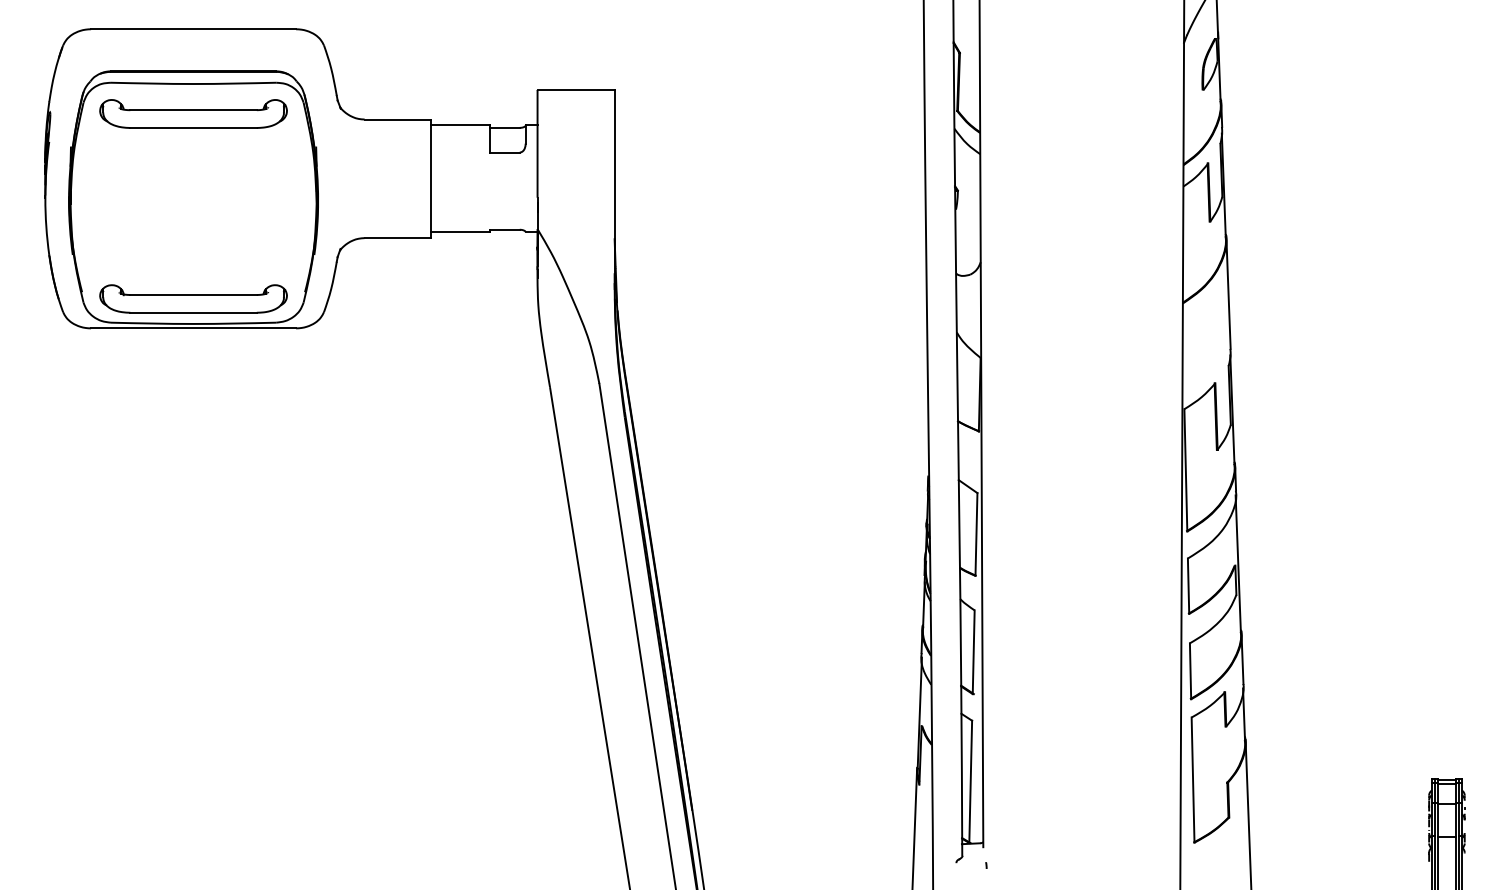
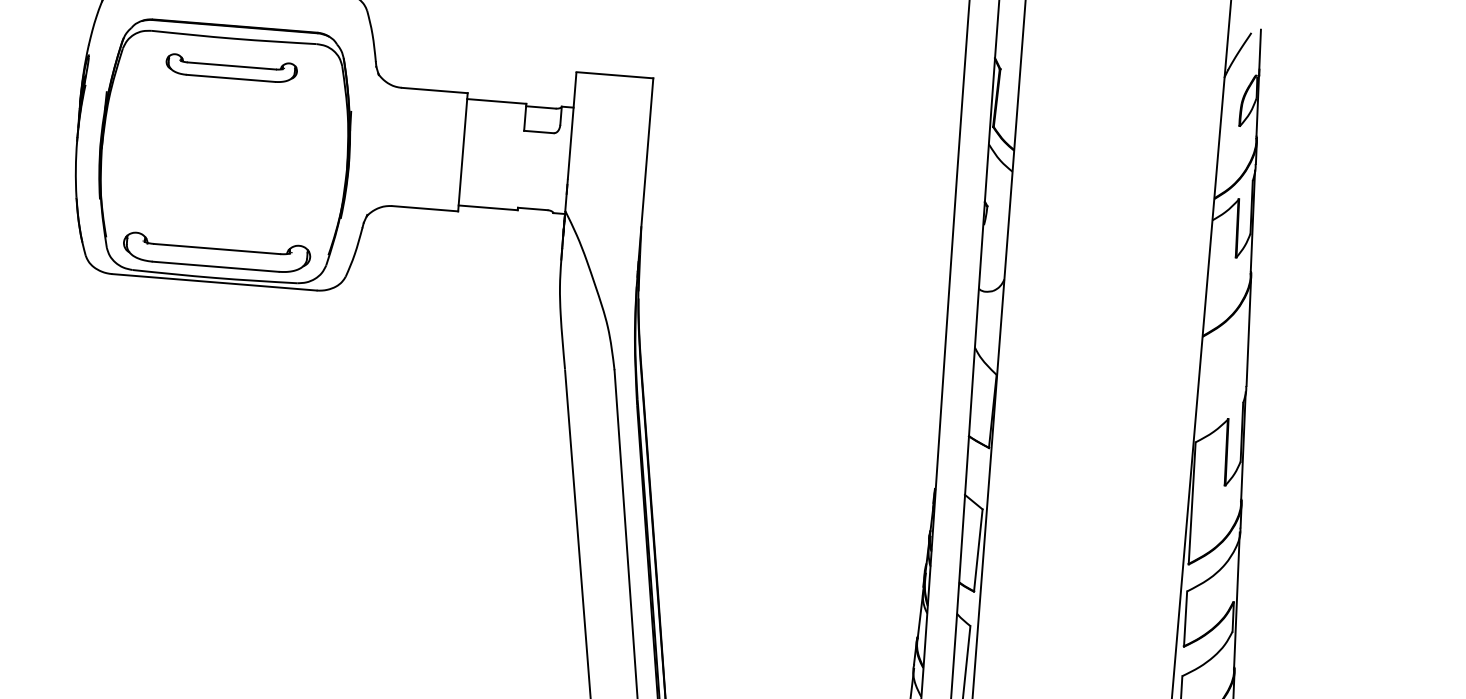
part: (193, 113) -> (231, 68), size x0.7

